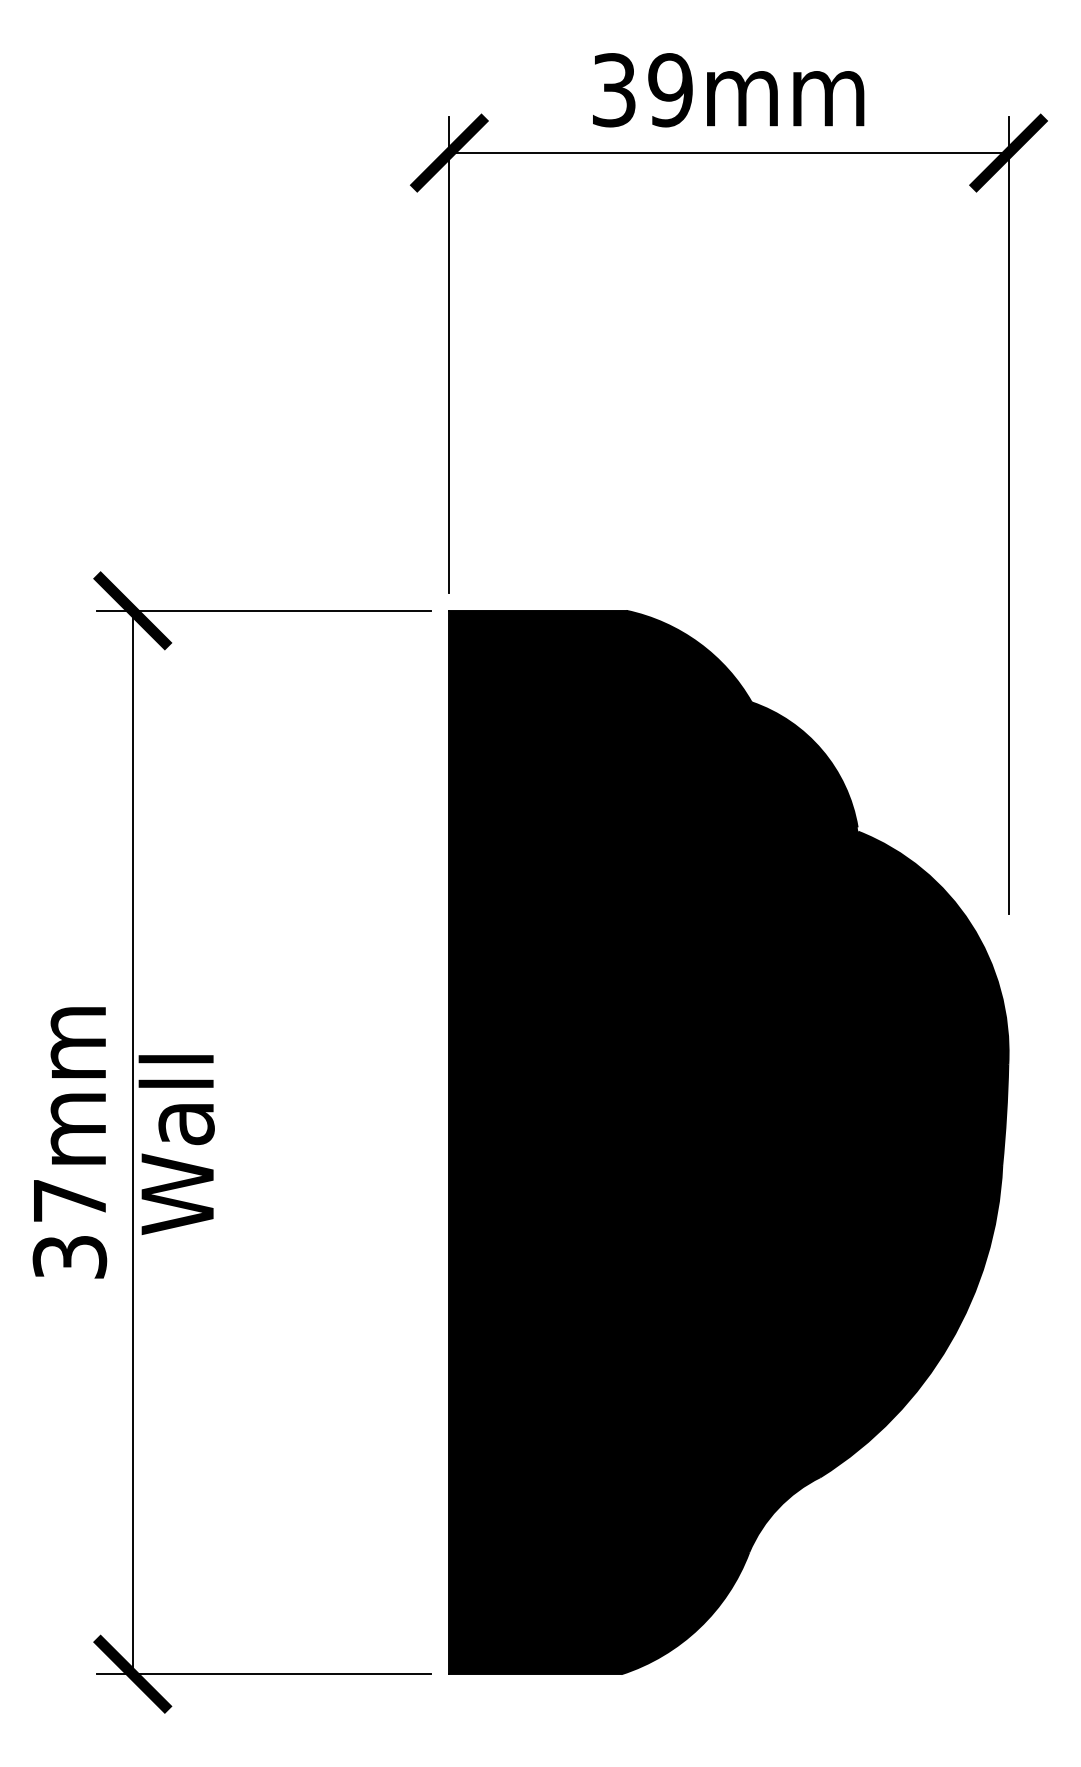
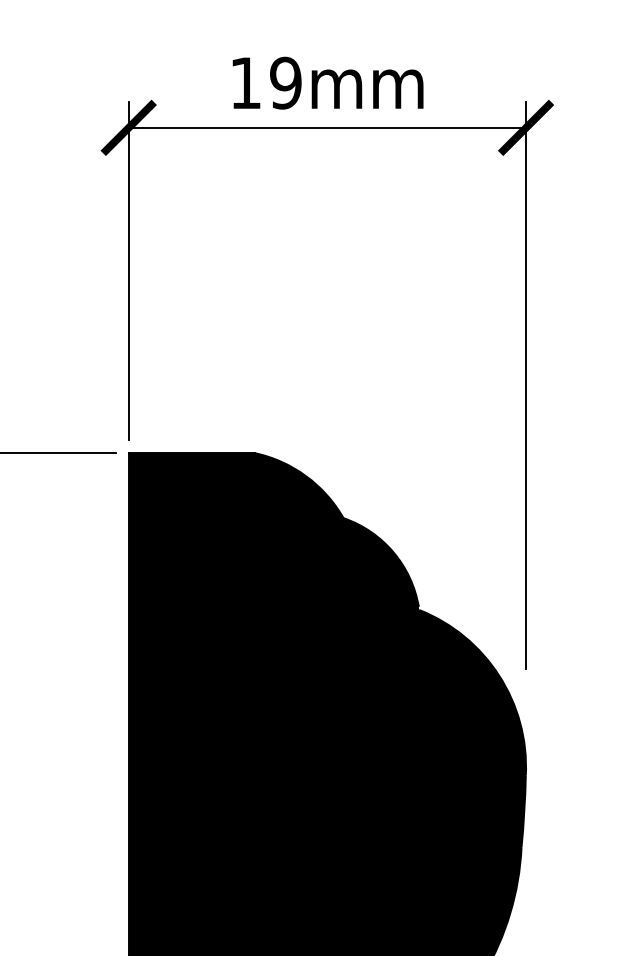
text: (614, 90) -> (246, 83), 39mm -> 19mm

